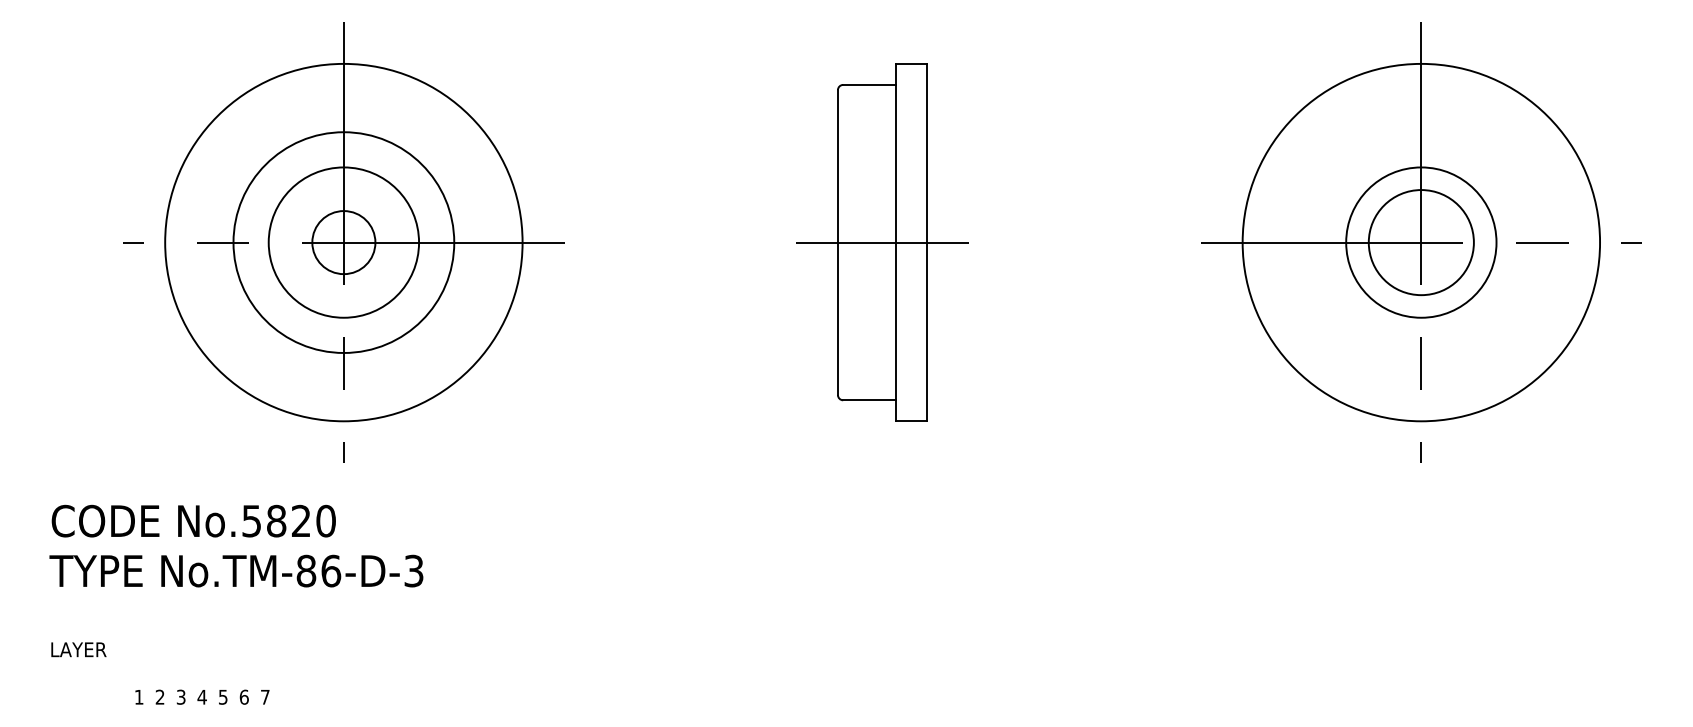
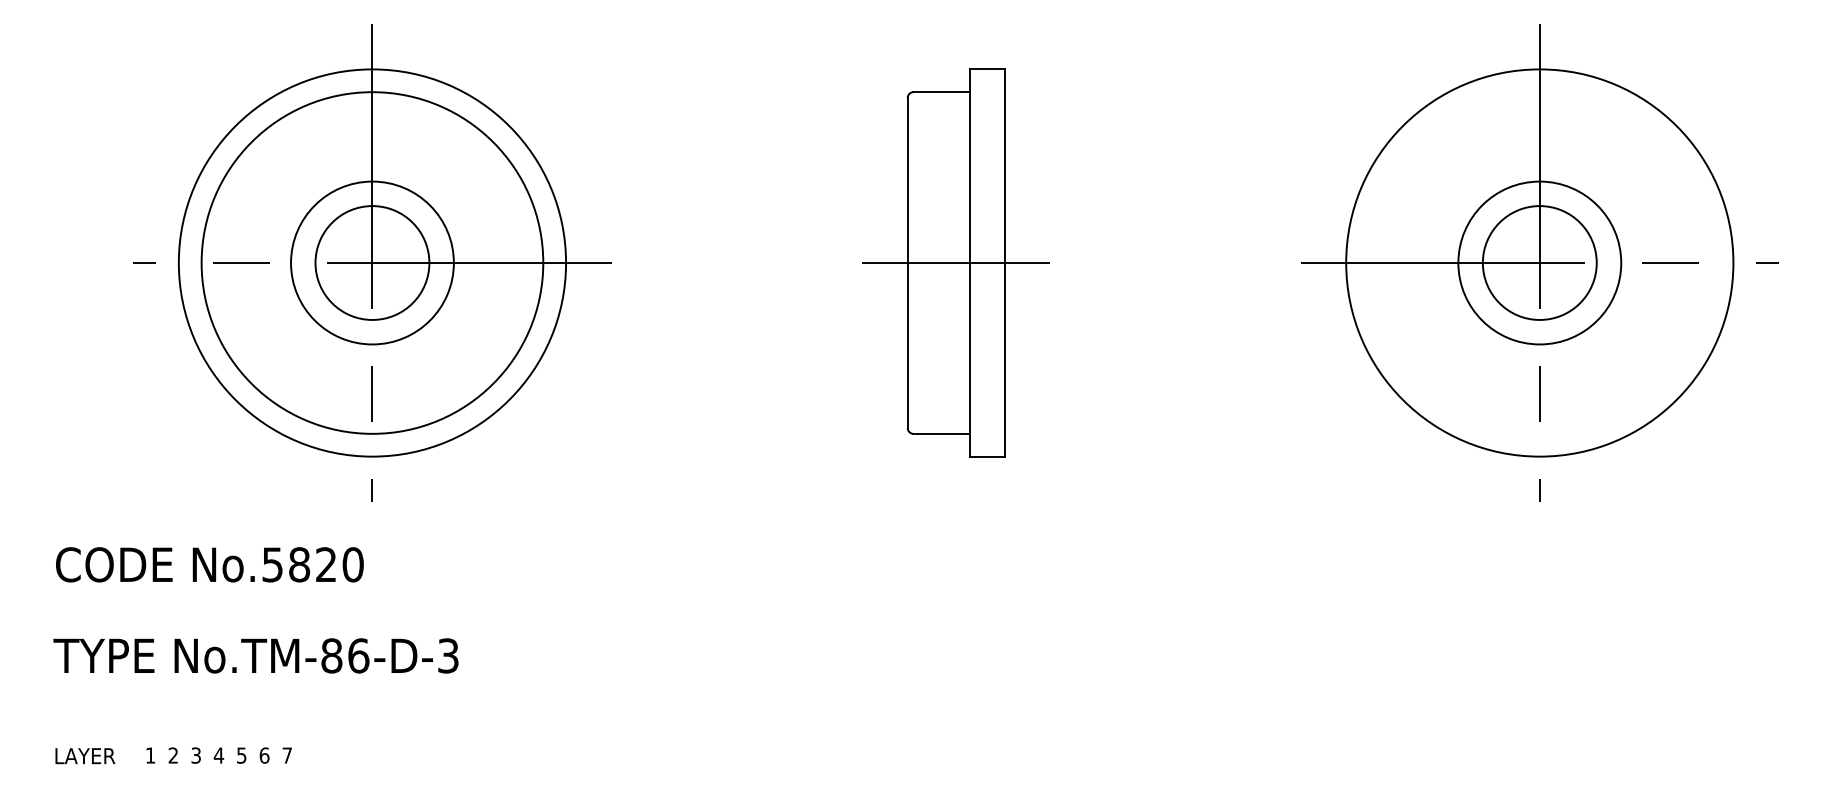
circle: (343, 242) -> (372, 262), size x1.43
circle: (343, 242) -> (372, 262), size x1.67
text: (235, 570) -> (255, 655), moved
text: (79, 650) -> (85, 756), moved

